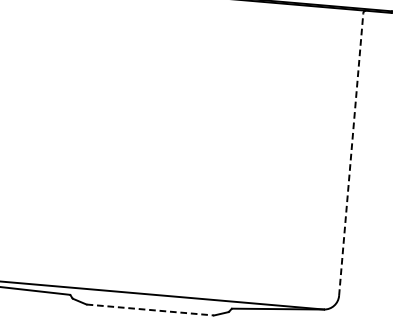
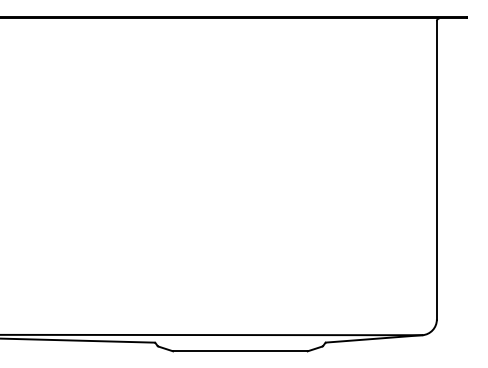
line: (350, 153) -> (436, 169), dashed -> solid
line: (150, 310) -> (240, 351), dashed -> solid

